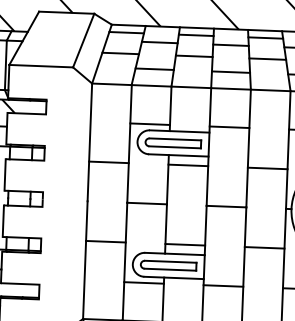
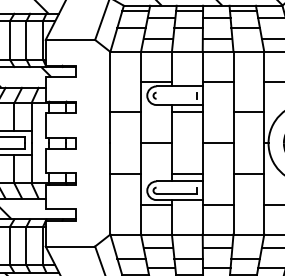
line: (175, 139) -> (176, 92), removed
line: (175, 146) -> (176, 98), removed
line: (170, 261) -> (176, 187), removed

